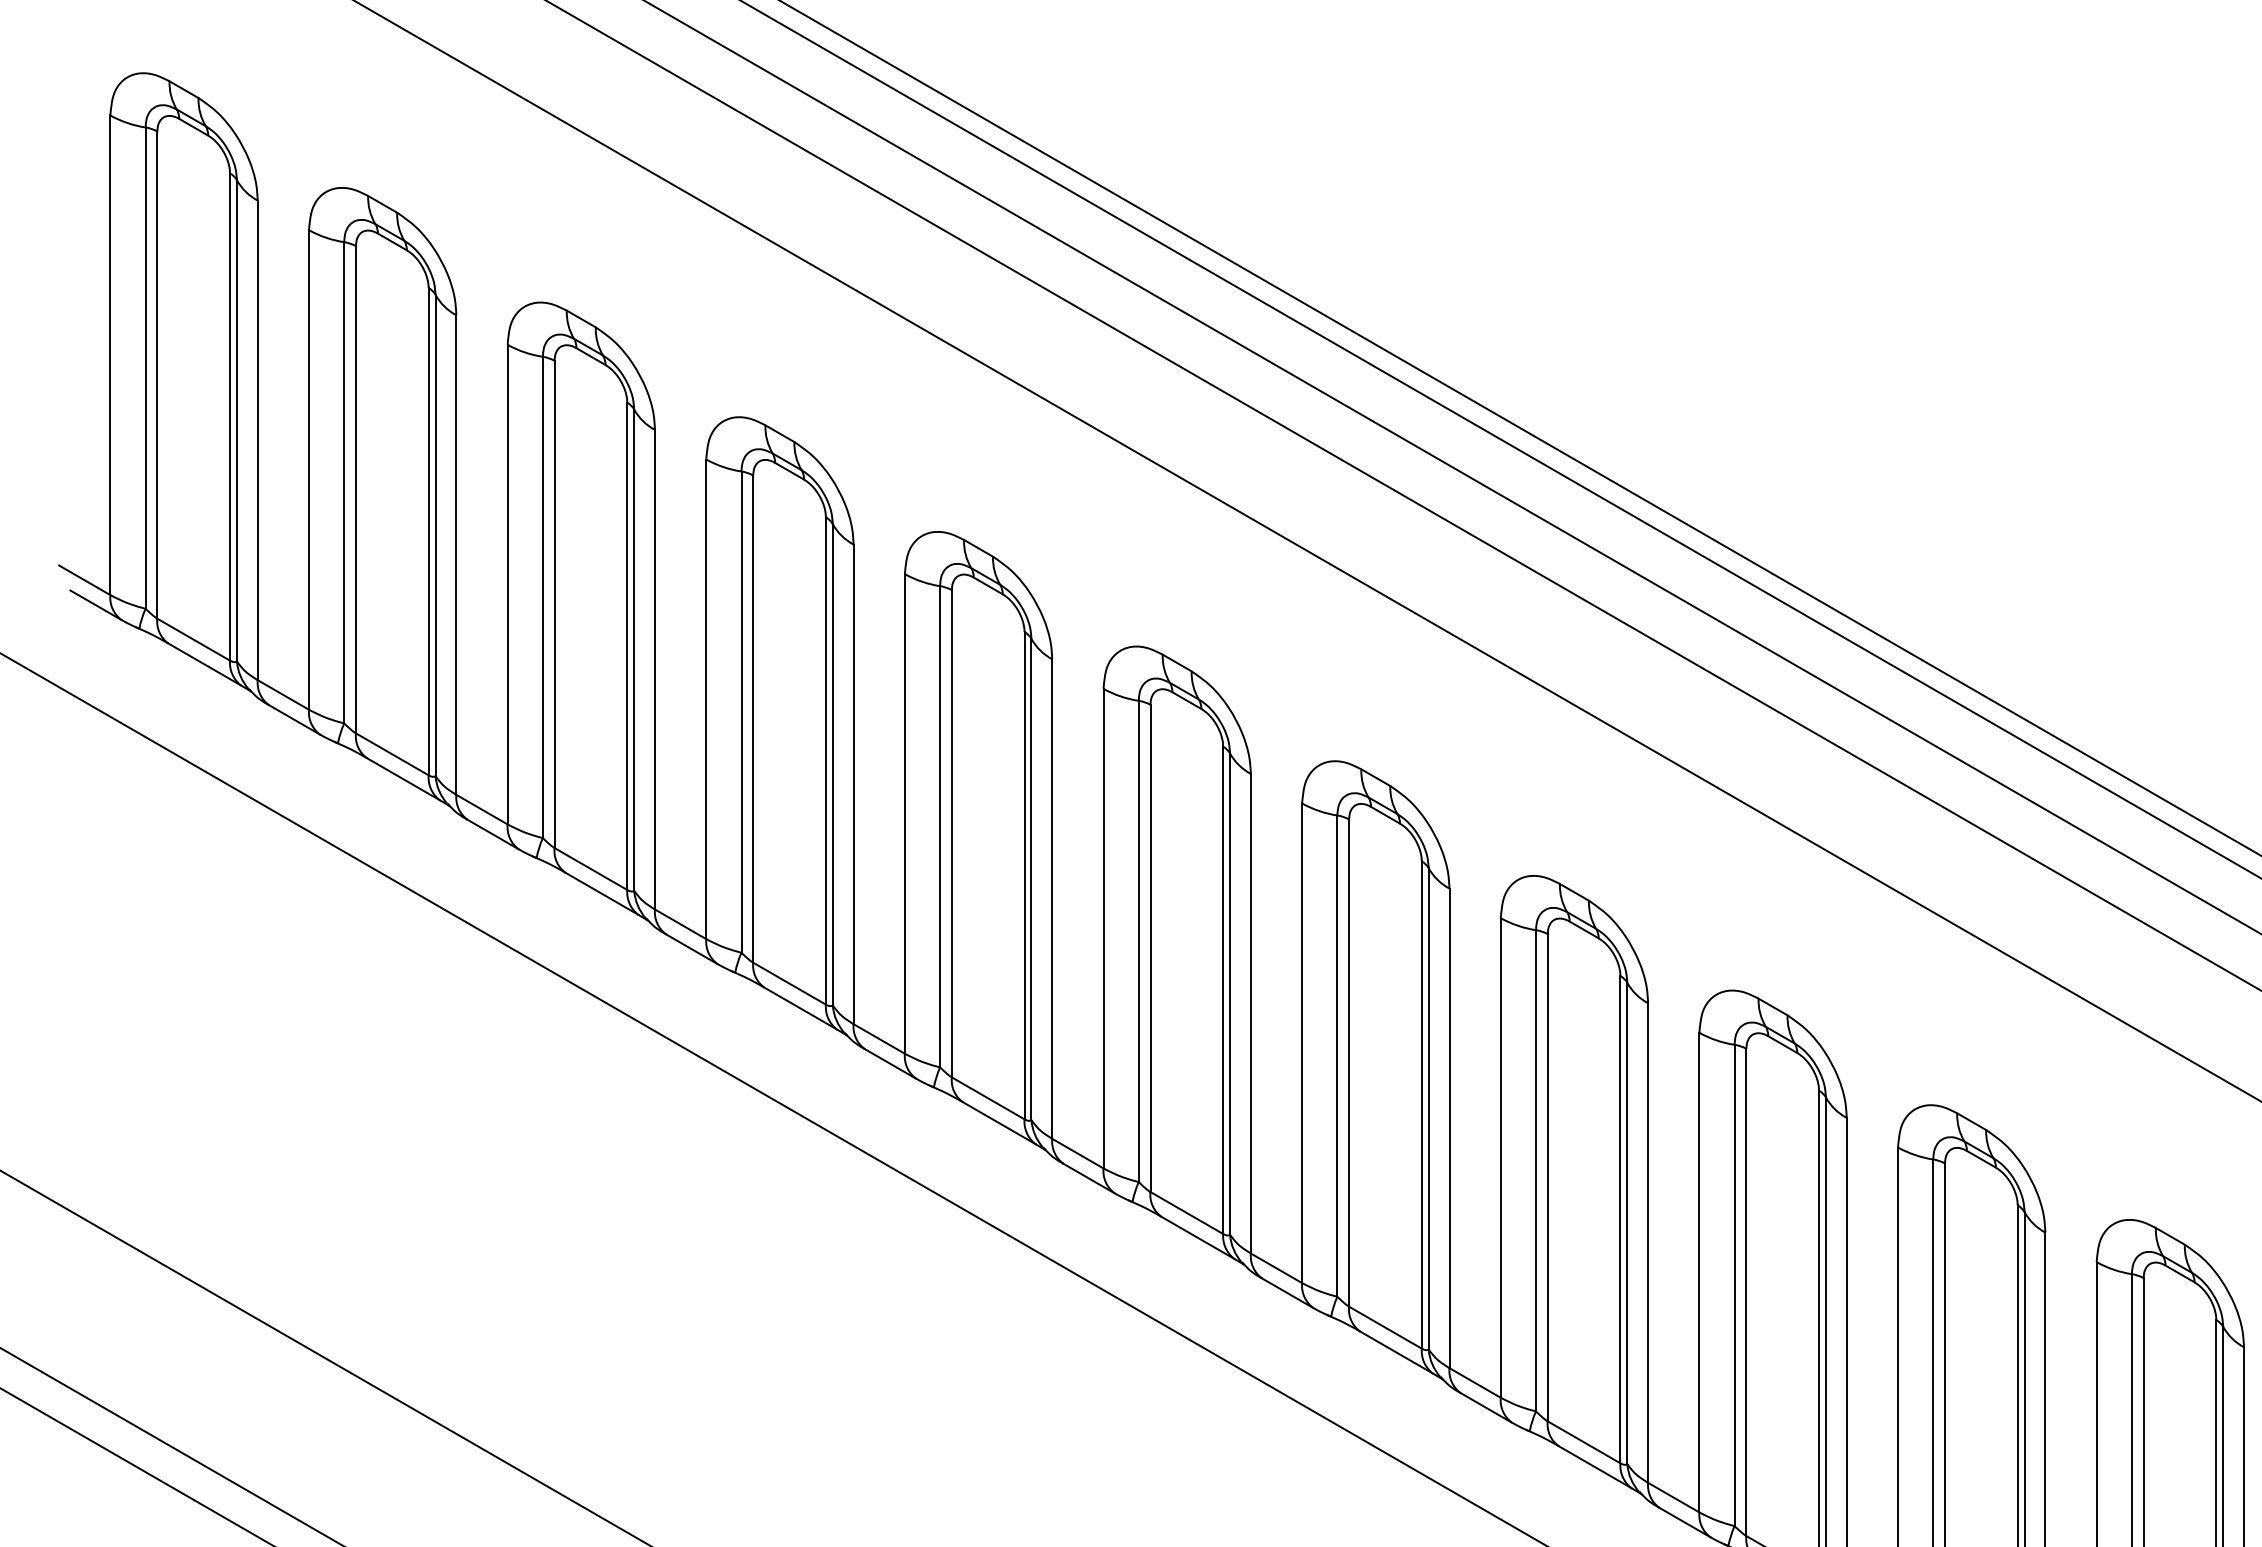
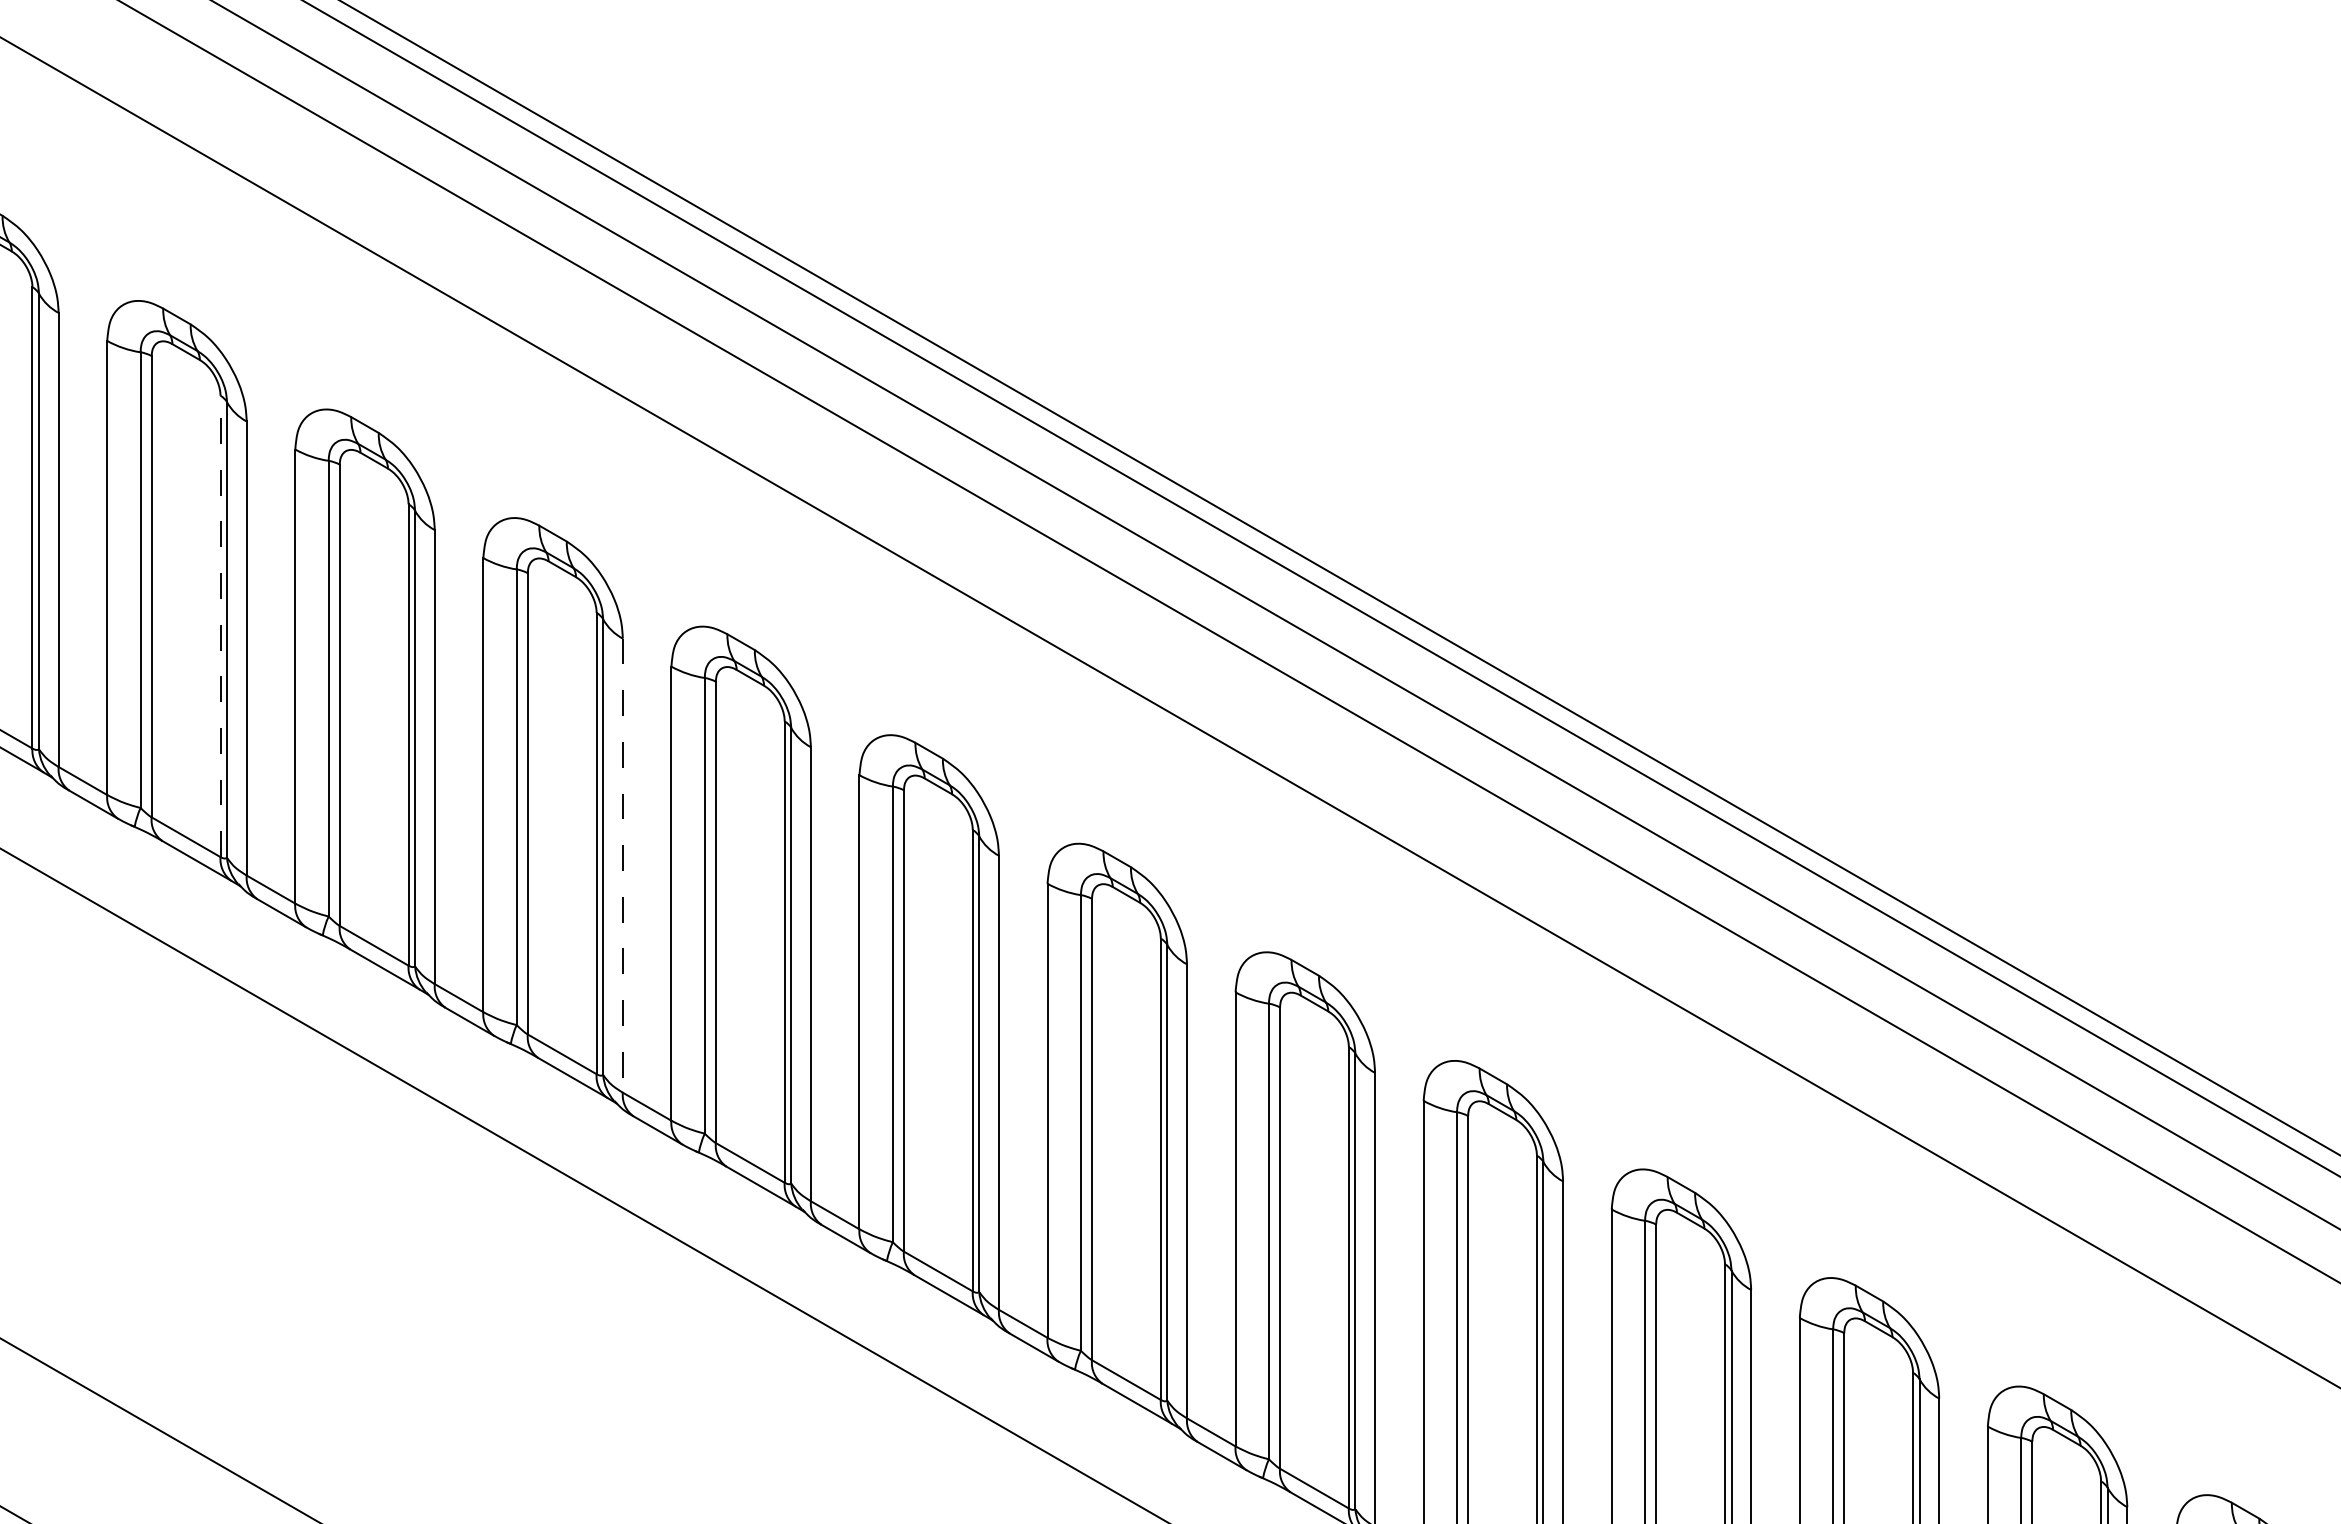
line: (428, 531) -> (220, 626), solid -> dashed
line: (853, 785) -> (622, 866), solid -> dashed

